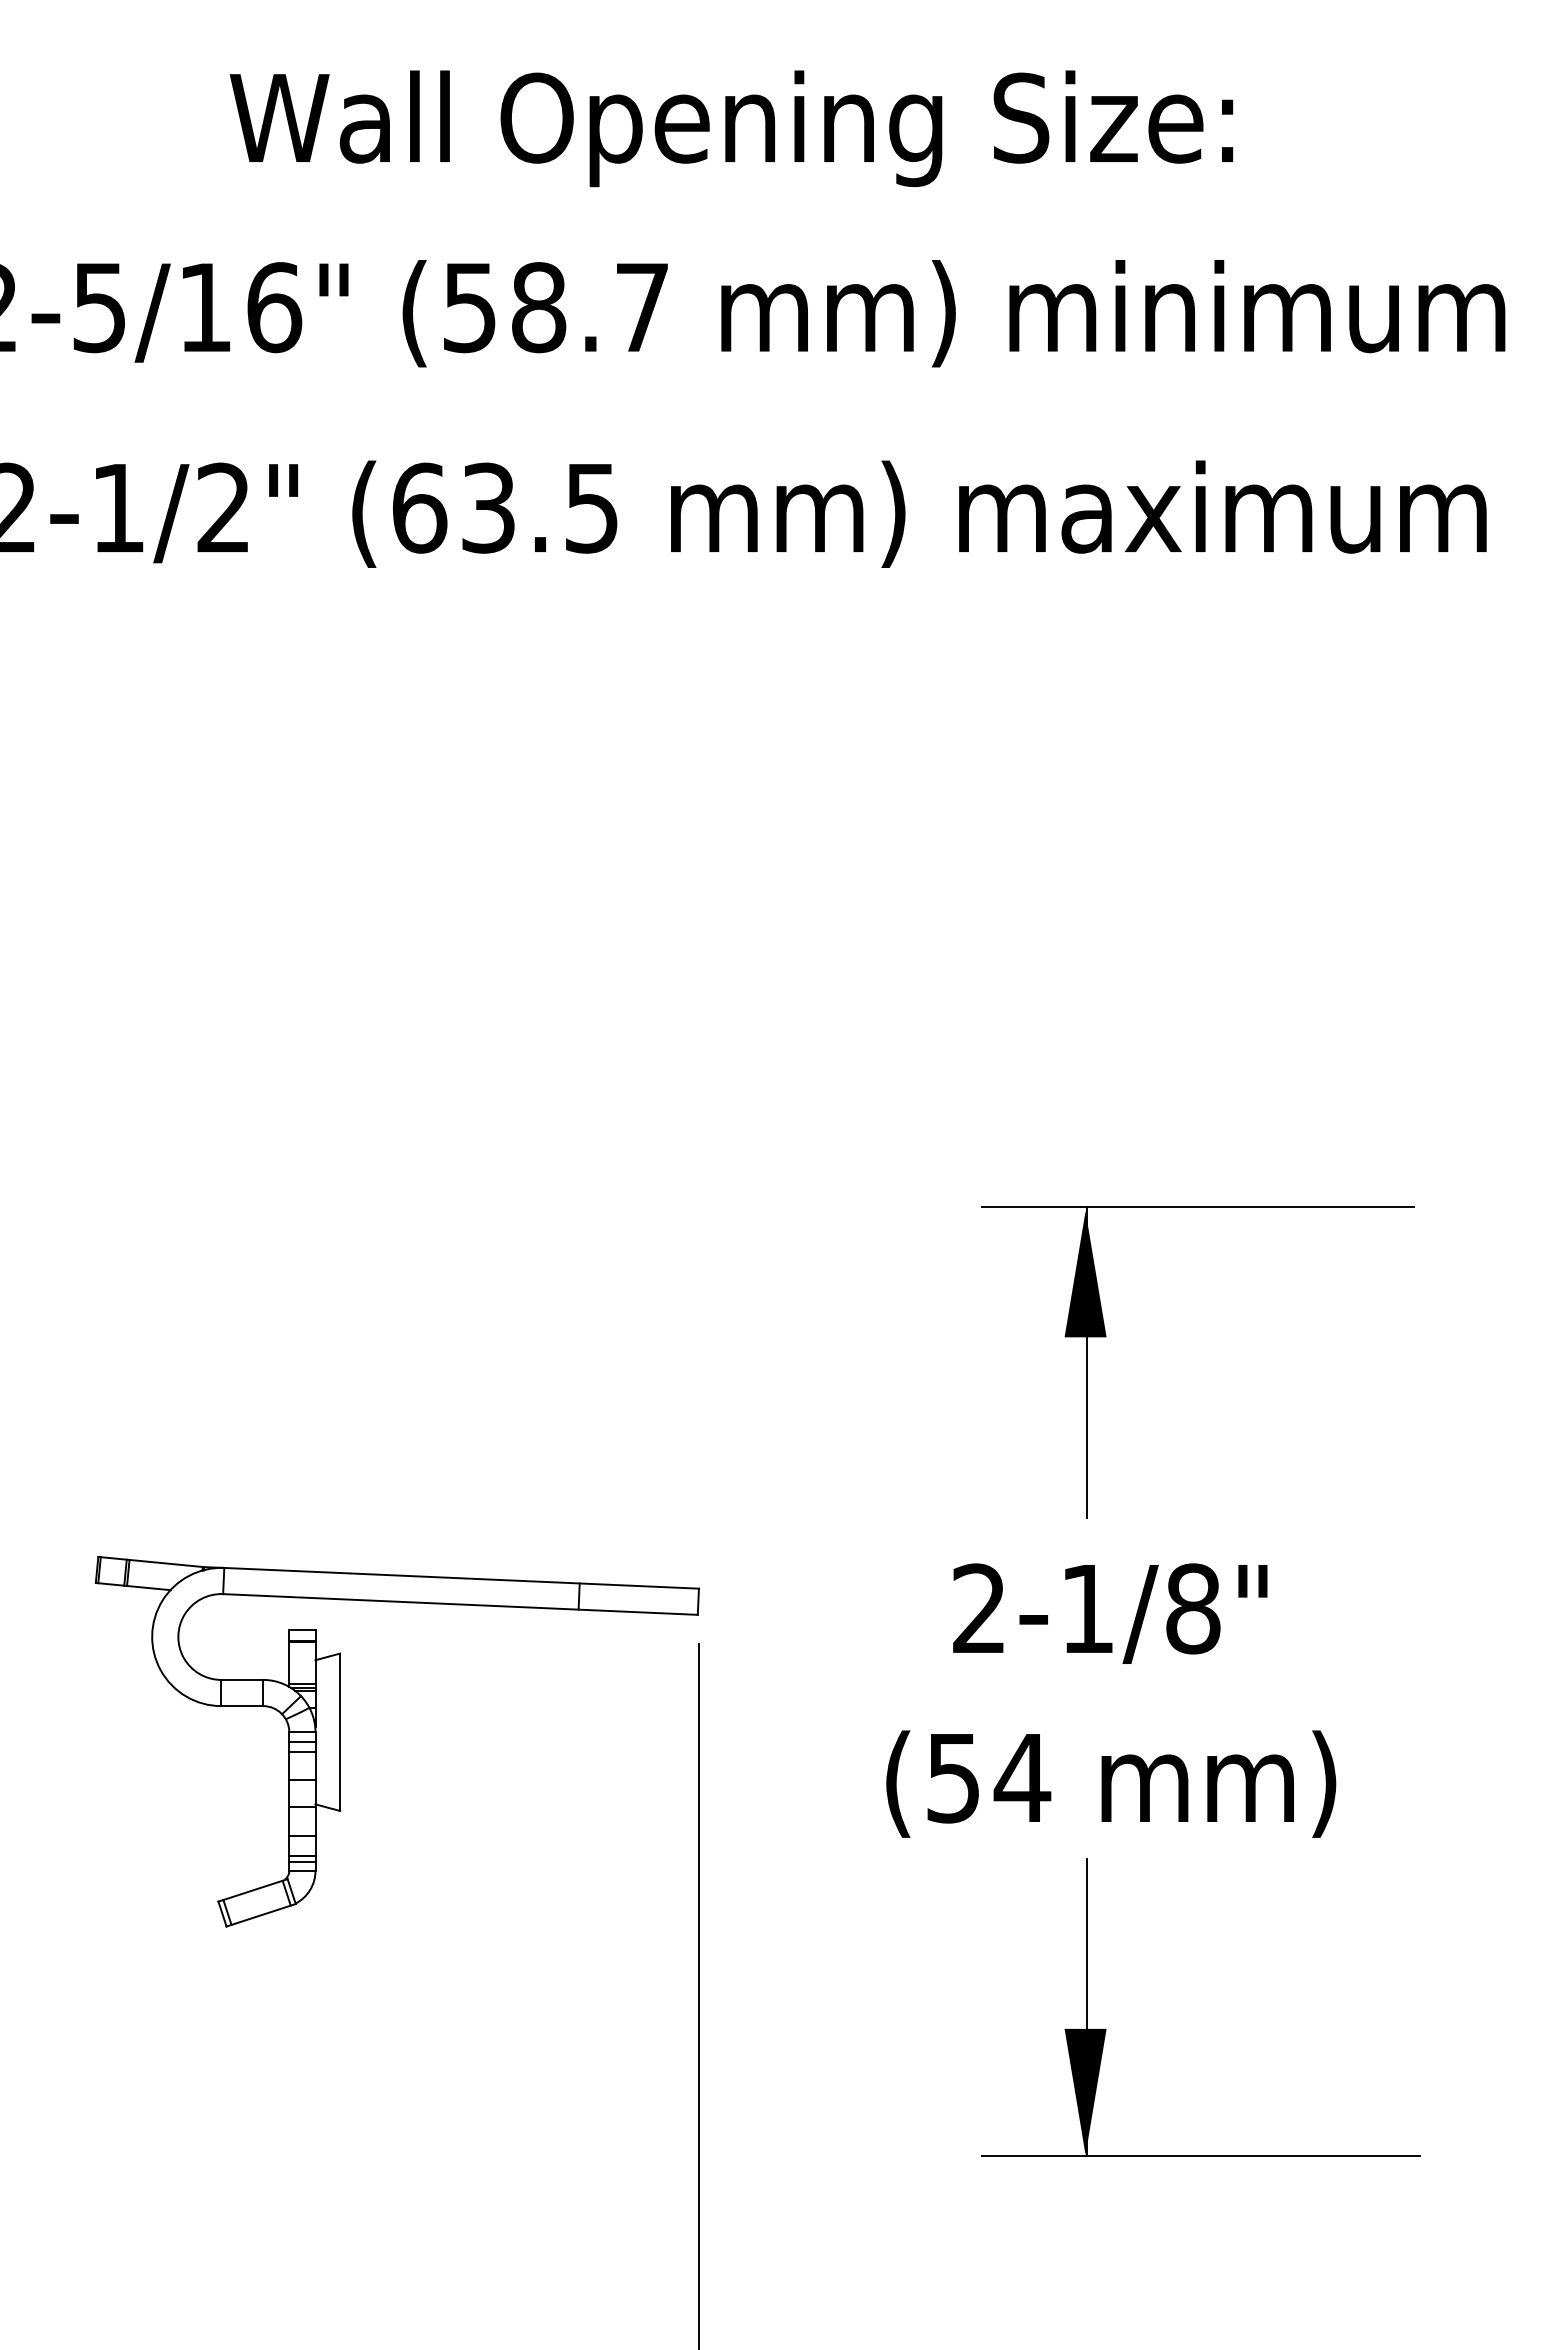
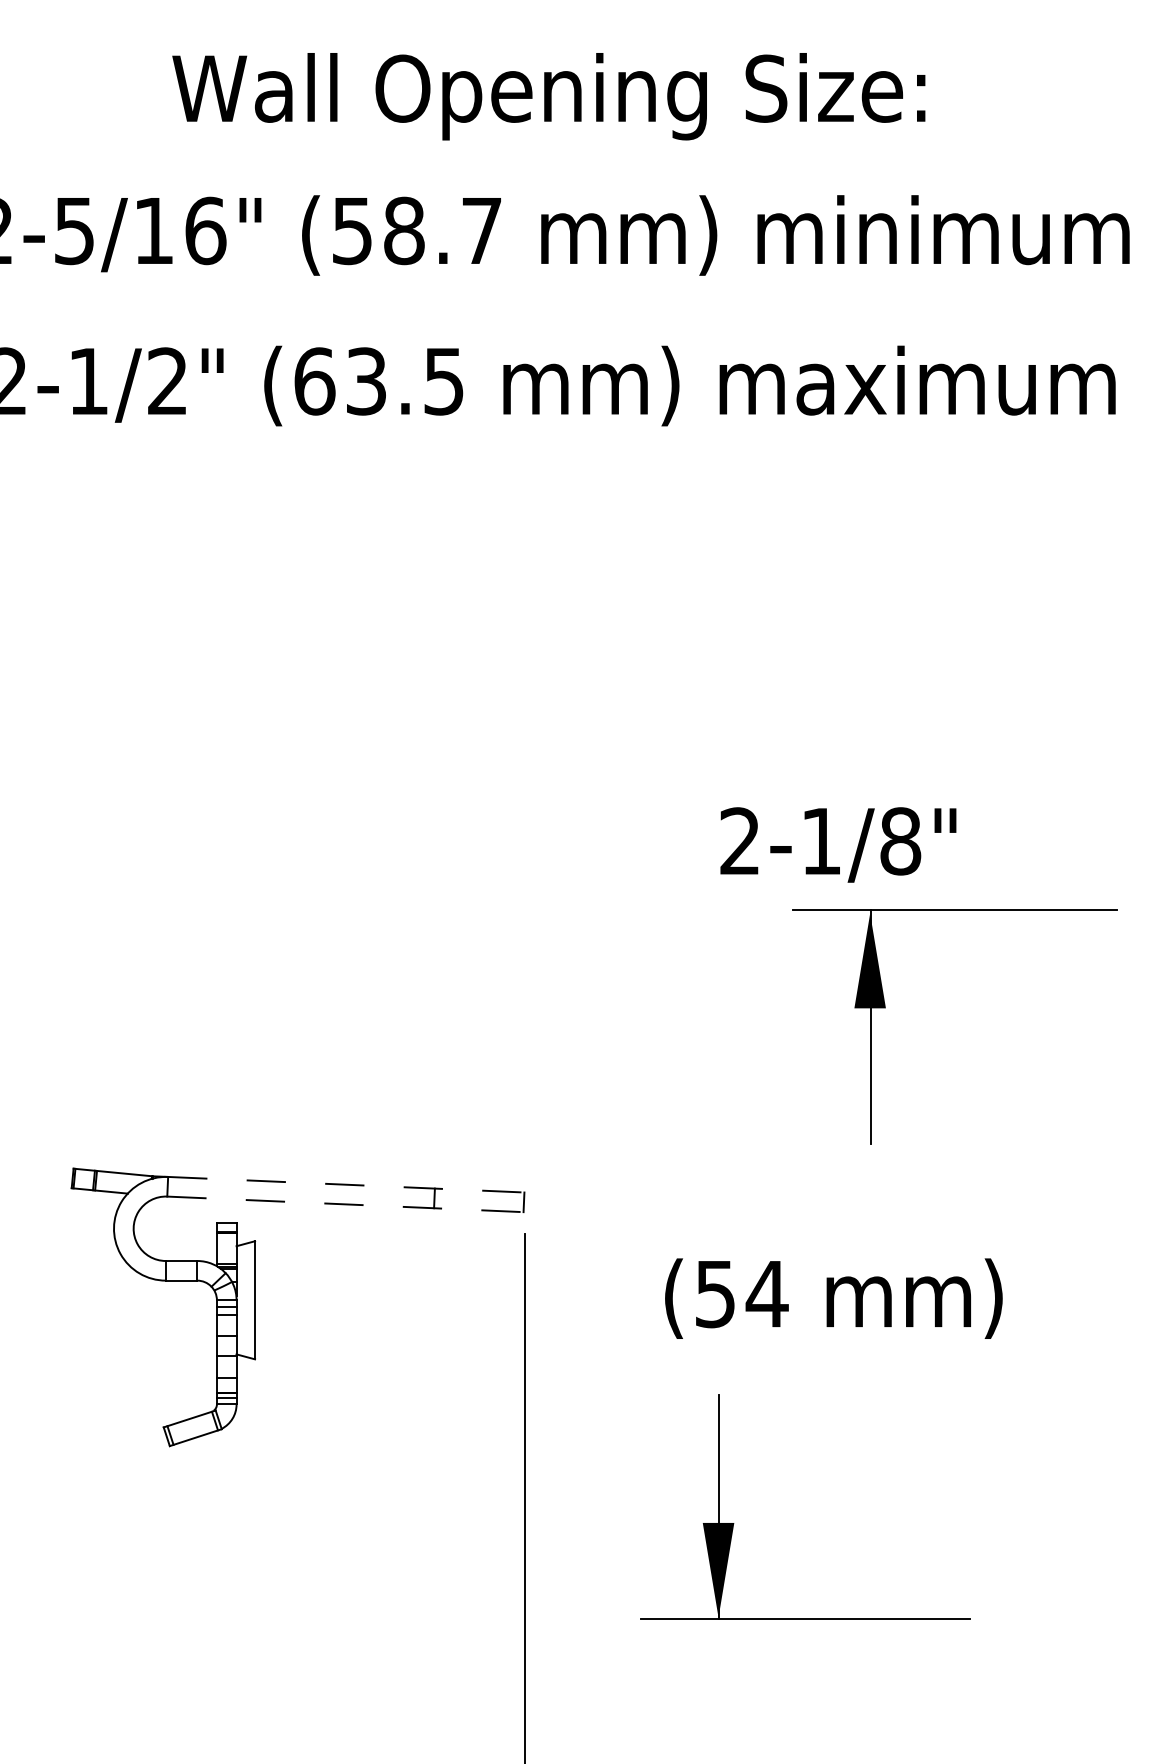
part: (1106, 1337) -> (885, 1008), moved
line: (461, 1578) -> (346, 1184), solid -> dashed
line: (460, 1604) -> (345, 1204), solid -> dashed
text: (1110, 1613) -> (838, 844), moved
text: (1111, 1783) -> (834, 1298), moved
part: (1106, 2029) -> (734, 1523), moved

